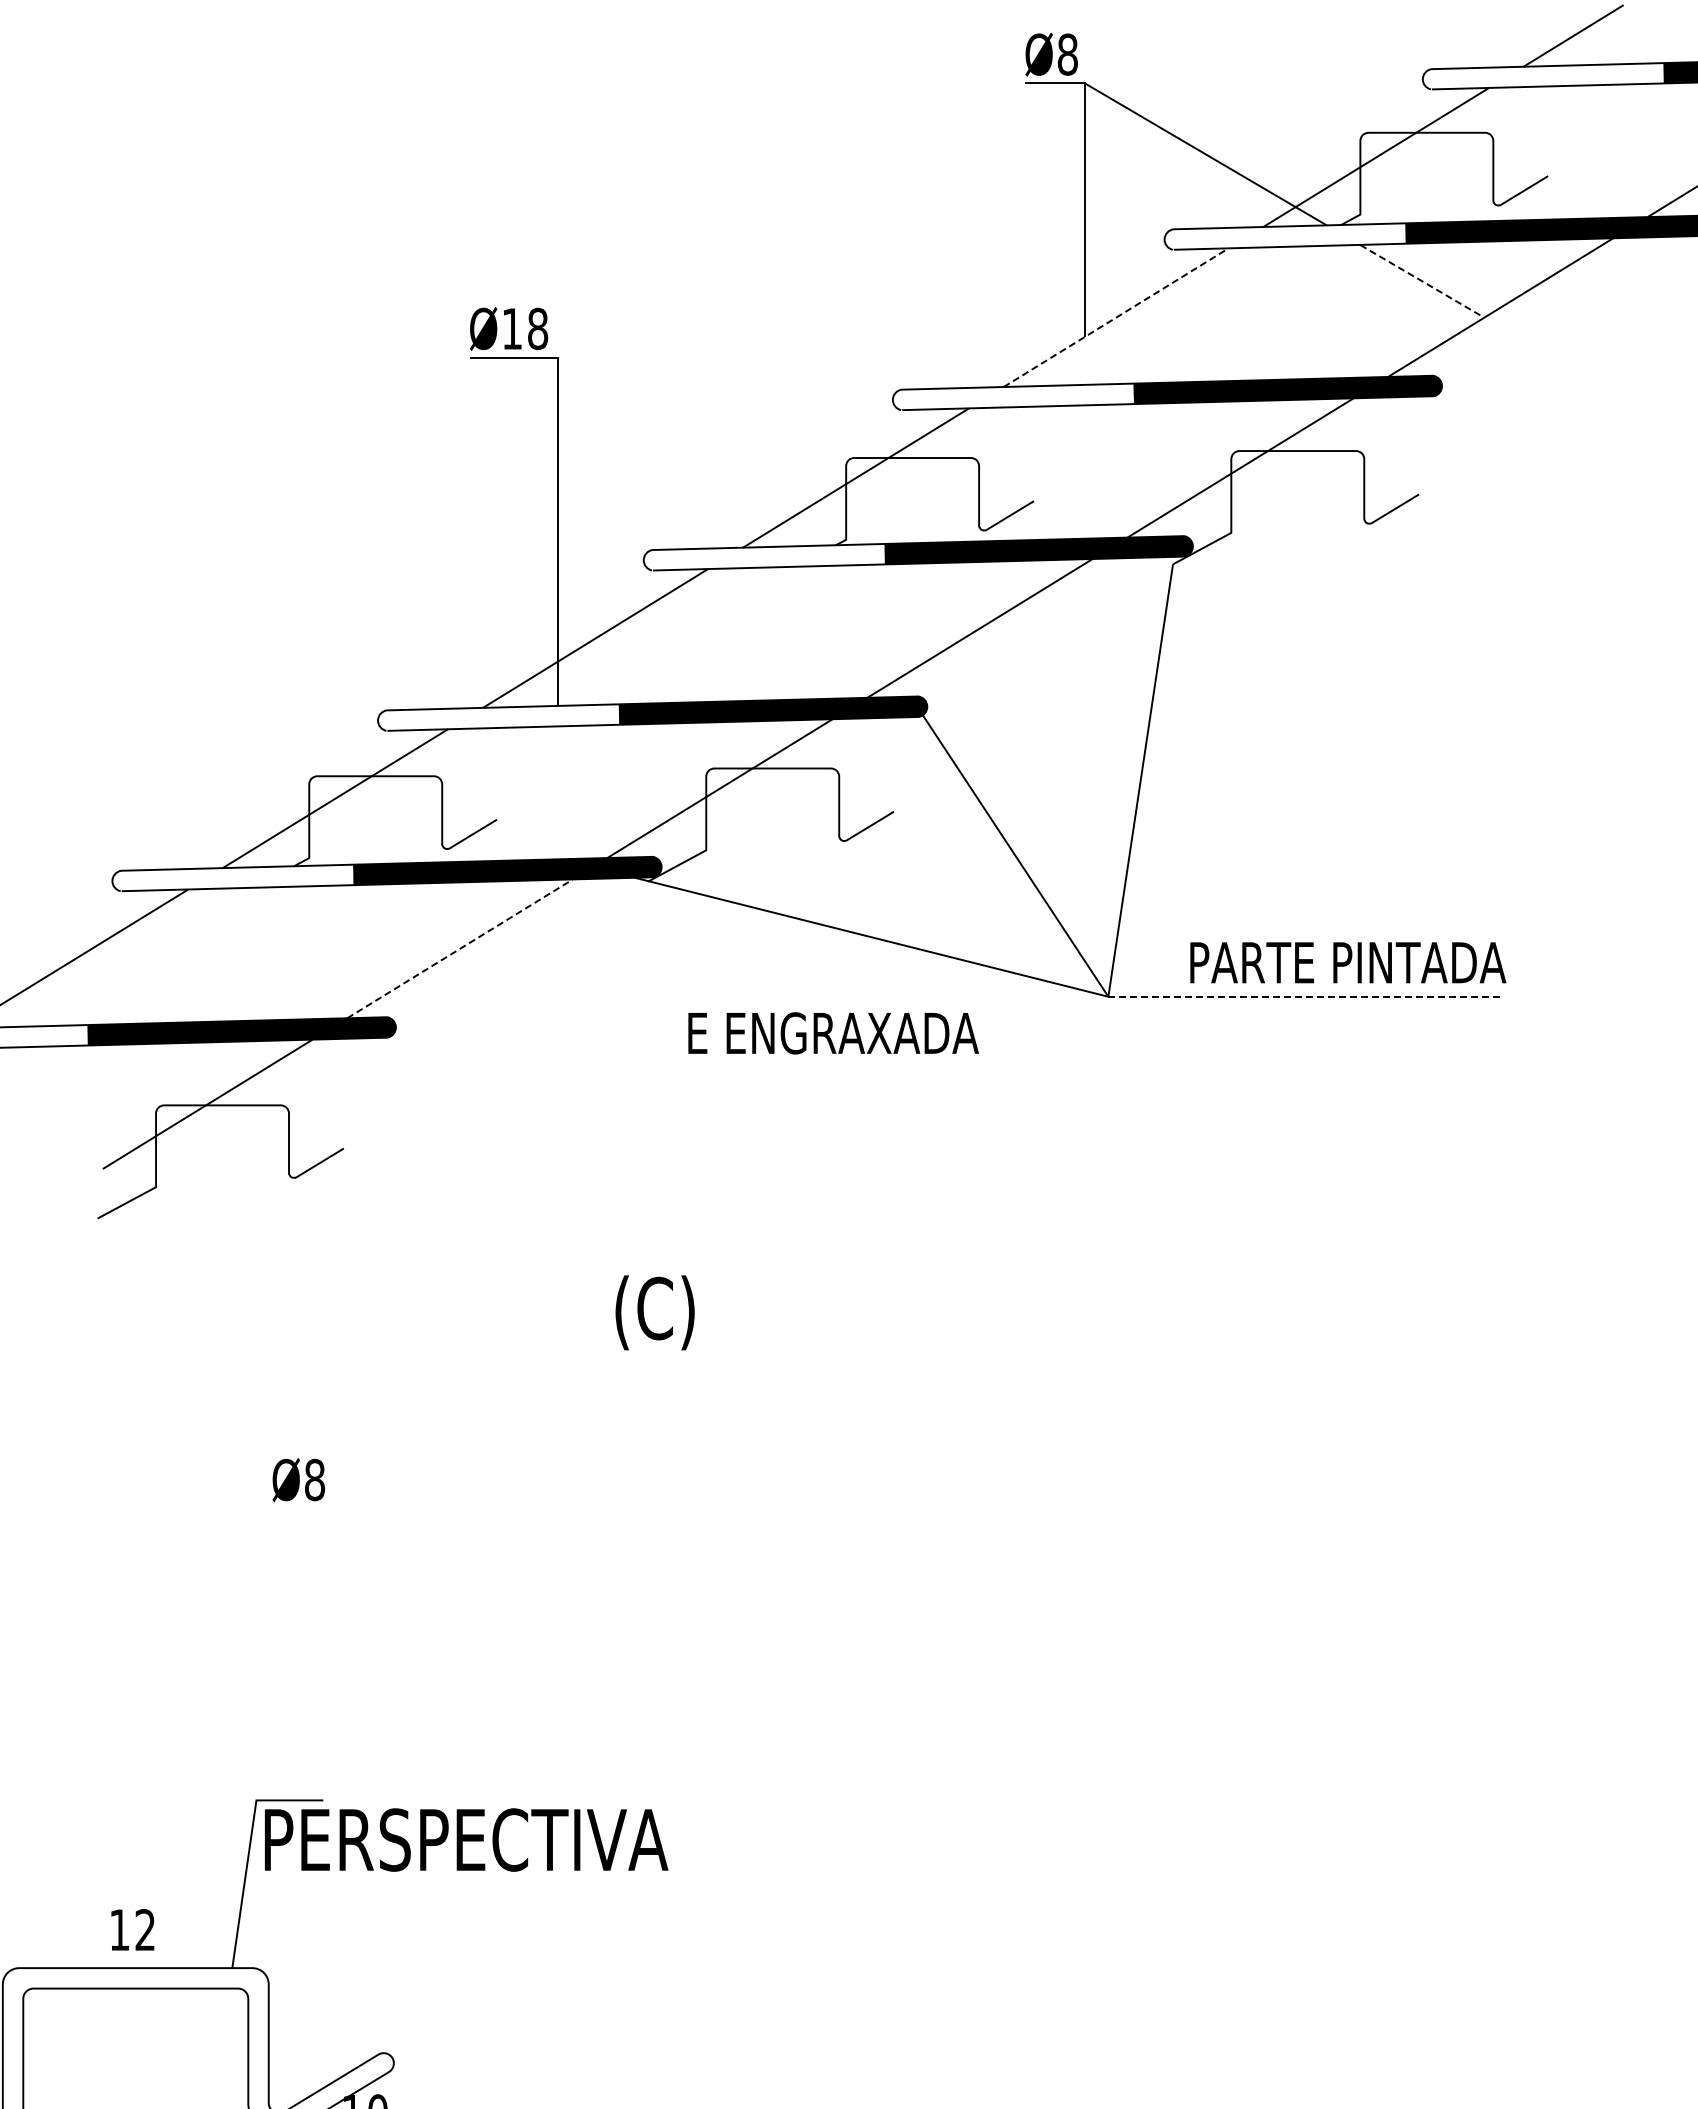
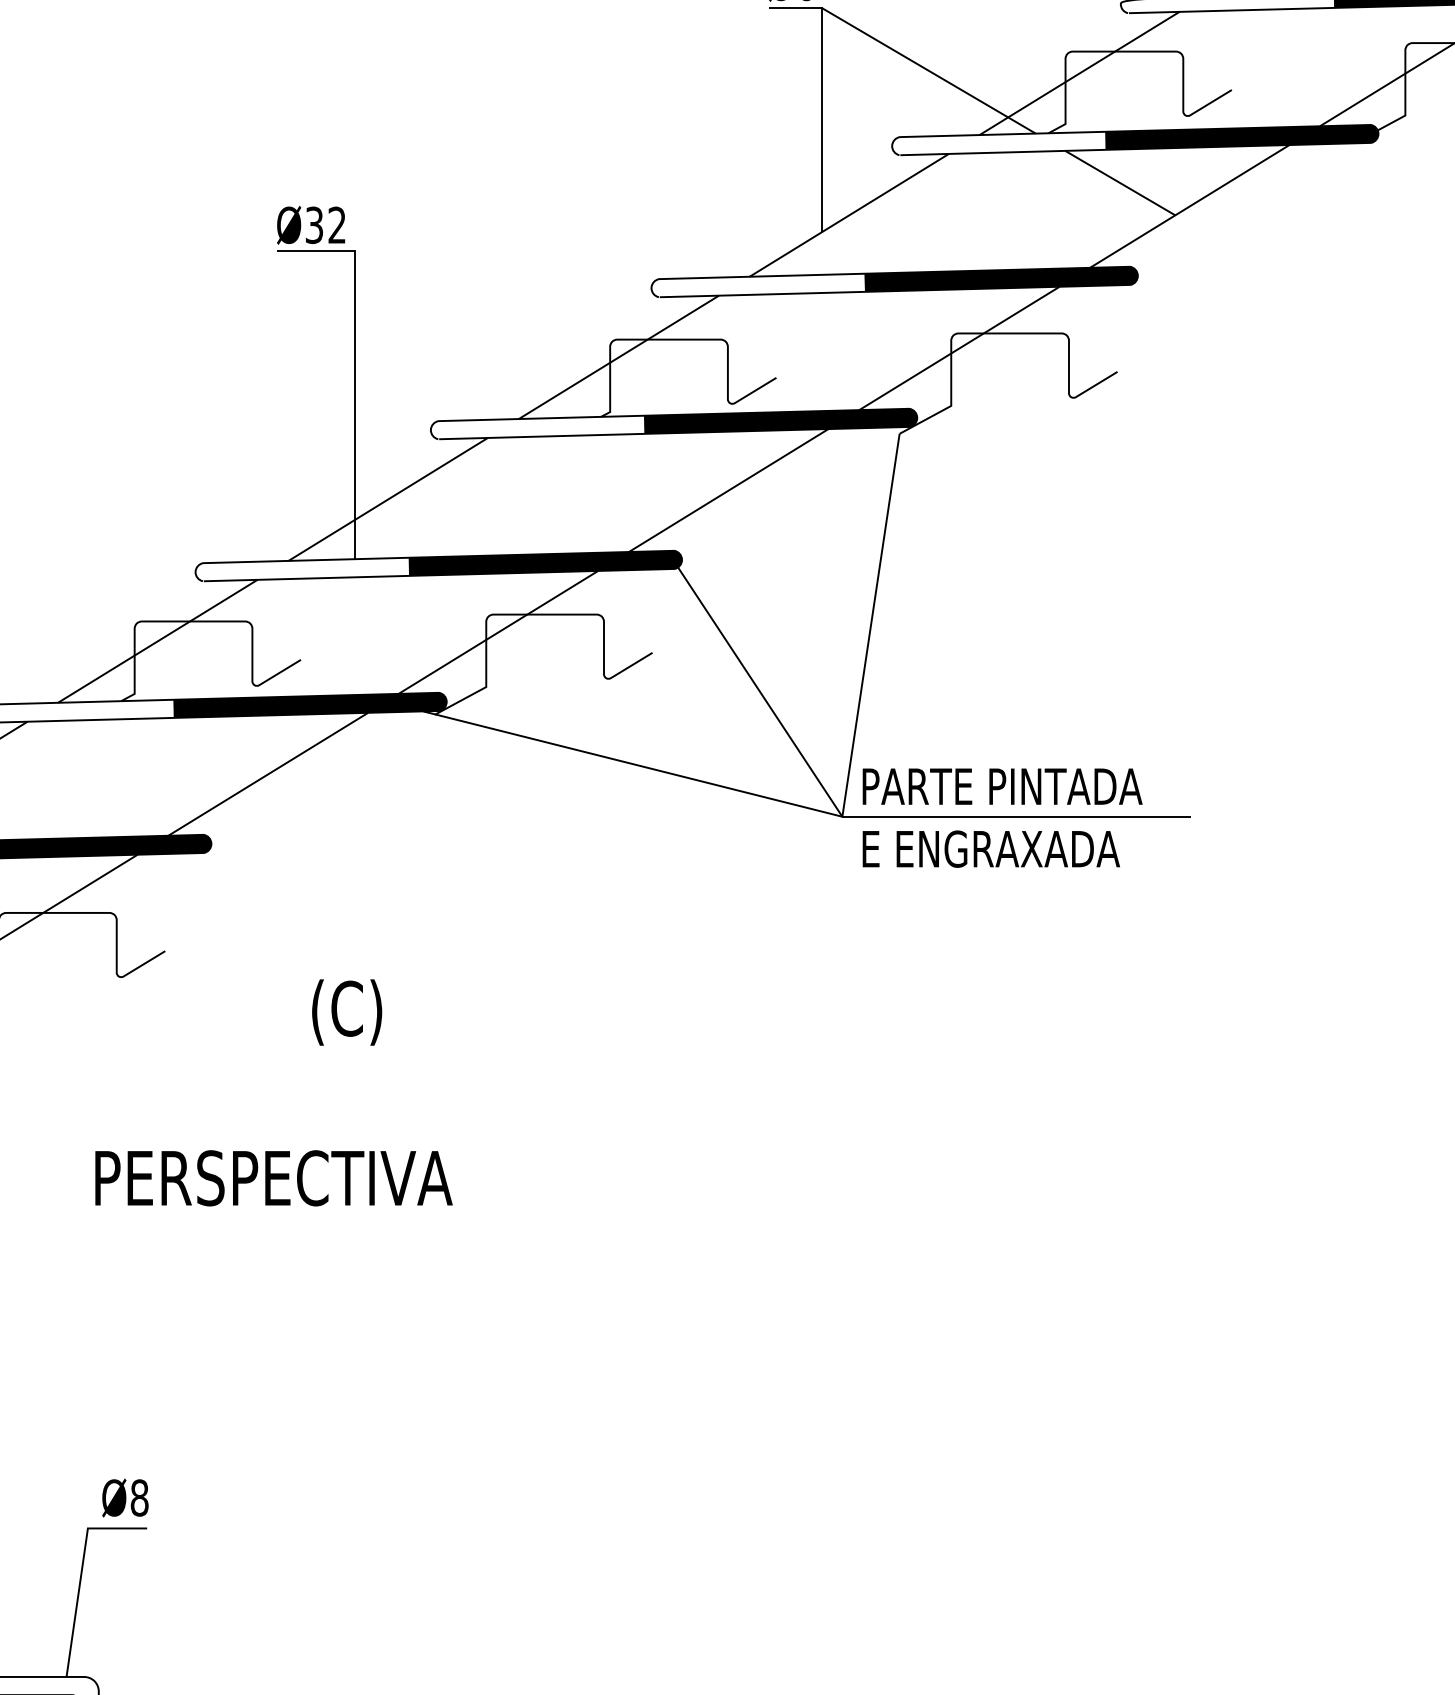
line: (1422, 281) -> (1120, 183), dashed -> solid
line: (1116, 317) -> (849, 215), dashed -> solid
text: (525, 328) -> (326, 224), Ø18 -> Ø32
line: (460, 948) -> (268, 774), dashed -> solid
text: (1348, 962) -> (1002, 786), moved
line: (1305, 996) -> (1016, 816), dashed -> solid
text: (833, 1033) -> (991, 849), moved
text: (654, 1312) -> (346, 1012), moved
text: (298, 1480) -> (125, 1498), moved
text: (466, 1839) -> (273, 1177), moved

